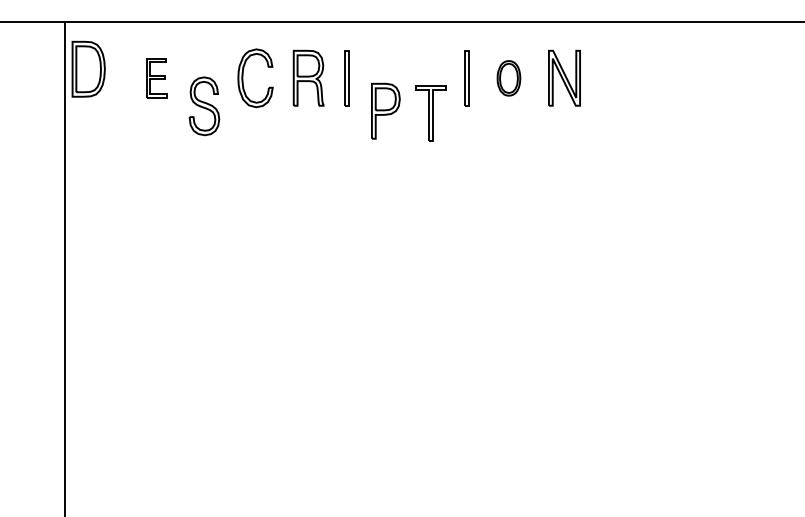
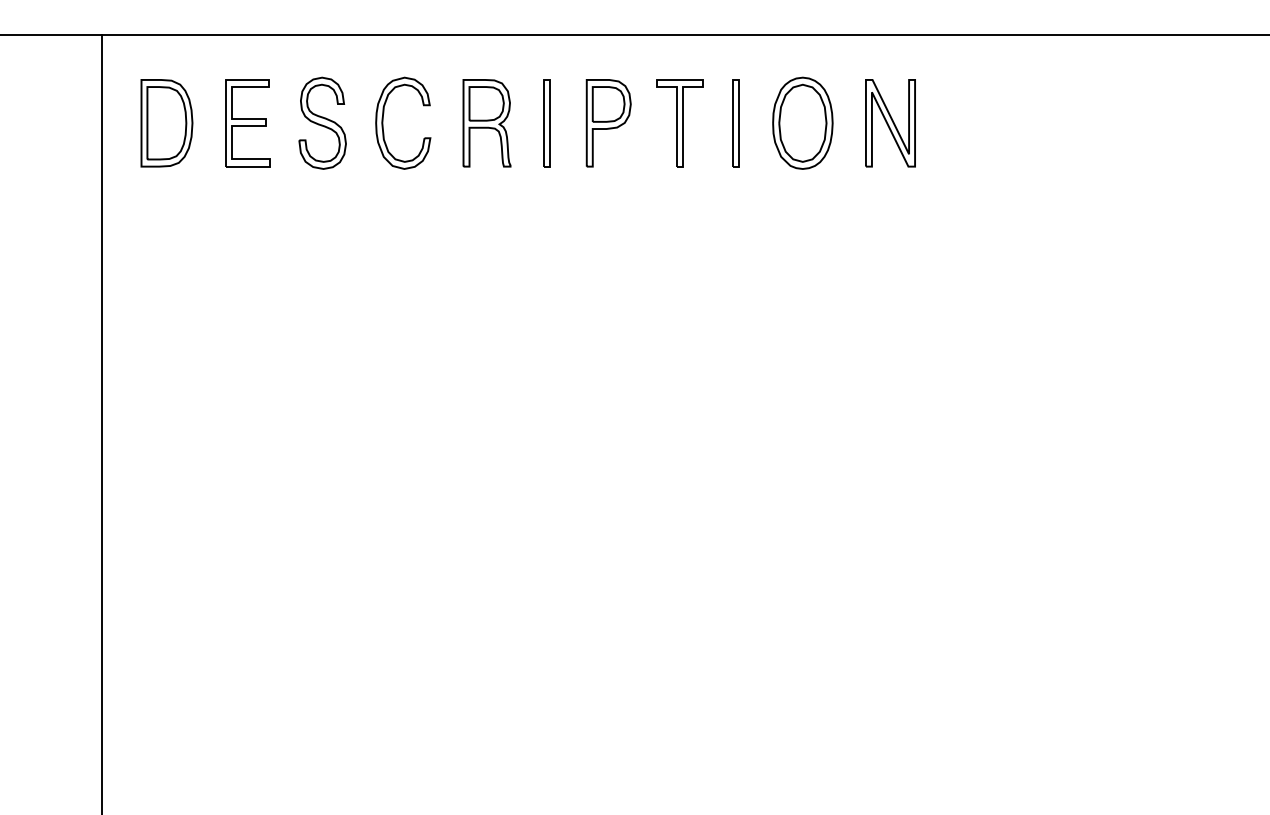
part: (88, 68) -> (166, 122), moved
part: (156, 78) -> (247, 123), size x1.43
part: (508, 78) -> (802, 123), size x1.67
part: (204, 106) -> (322, 123), moved
part: (385, 110) -> (608, 122), moved
part: (430, 113) -> (679, 123), moved

